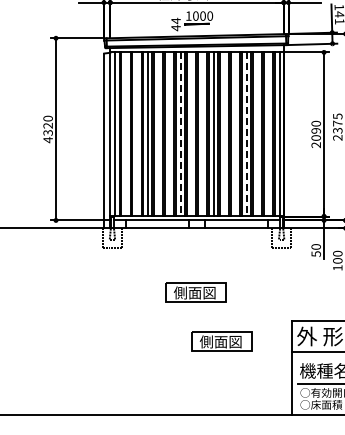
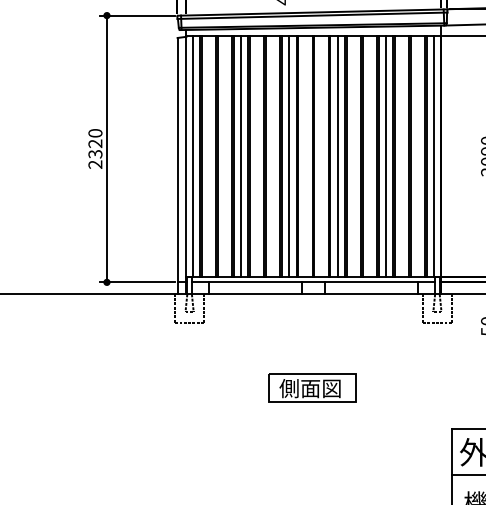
line: (180, 134) -> (289, 156), dashed -> solid
line: (246, 134) -> (385, 156), dashed -> solid
text: (47, 140) -> (94, 165), 4320 -> 2320
part: (221, 341) -> (349, 459), removed

